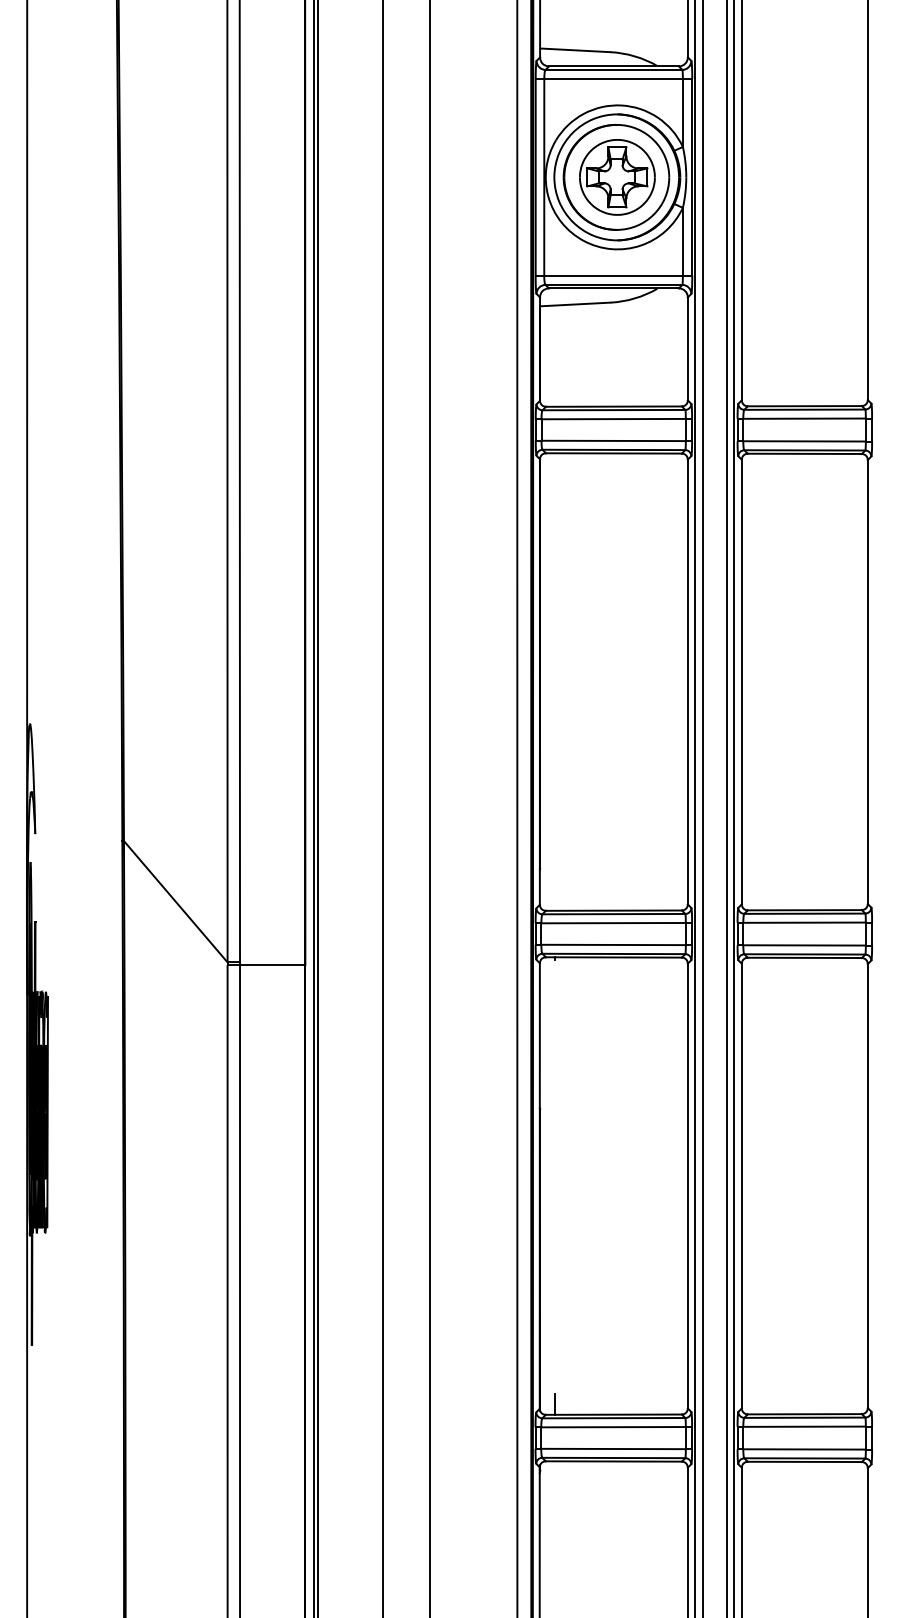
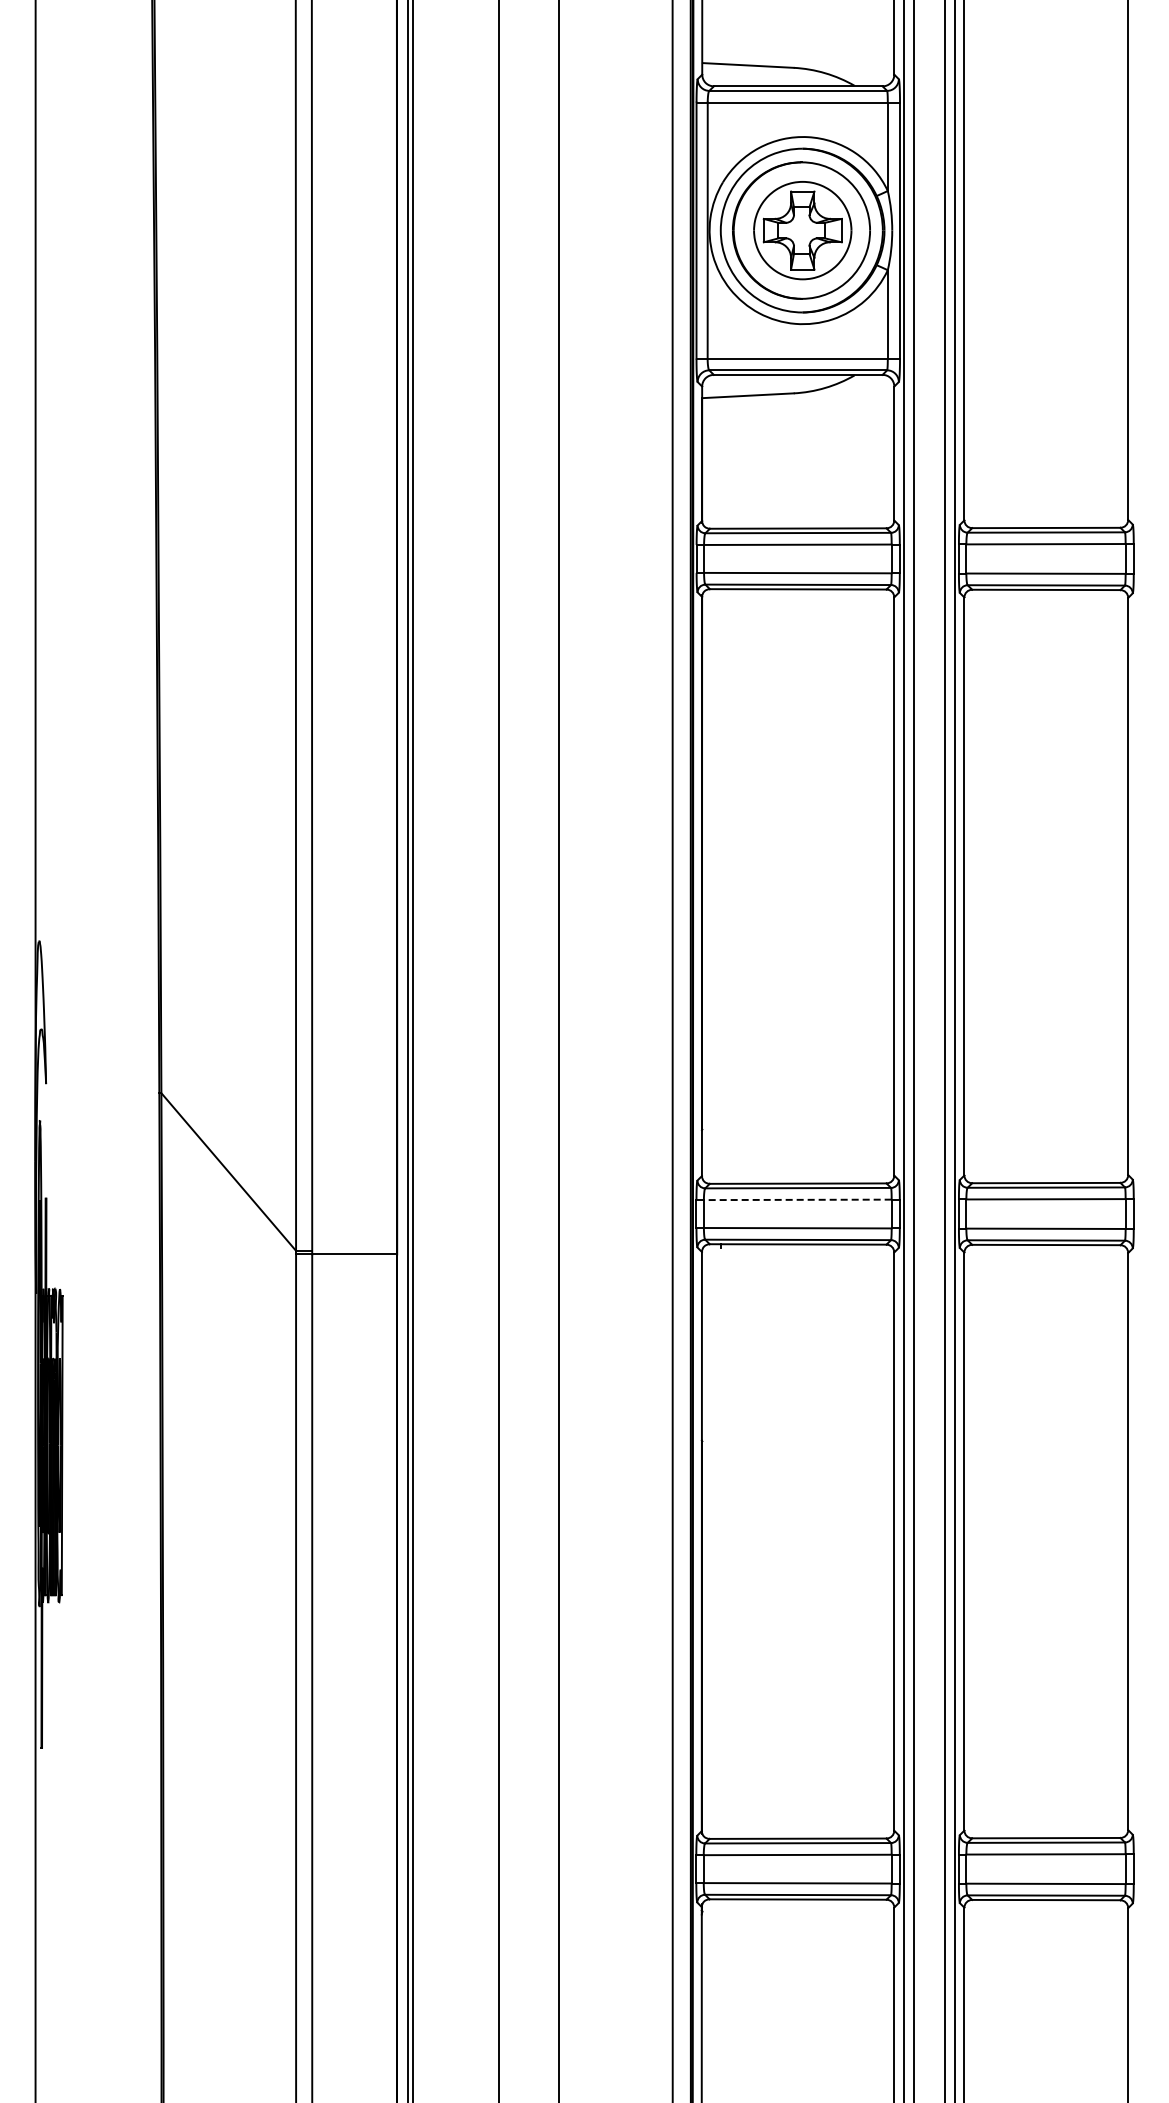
line: (613, 922) -> (797, 1199), solid -> dashed
line: (554, 1404) -> (721, 1825), removed

